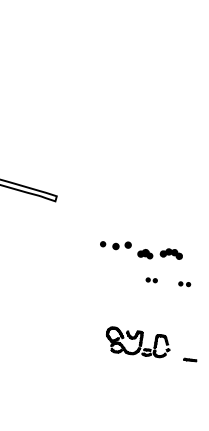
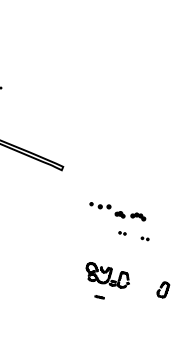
part: (189, 360) -> (99, 297), moved

